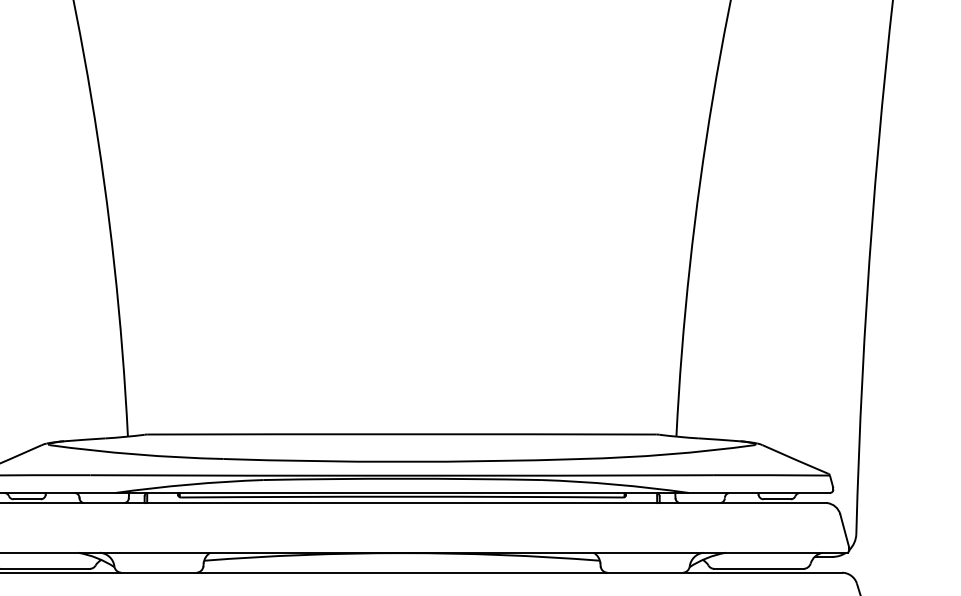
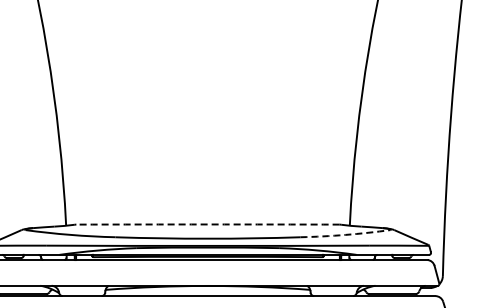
arc: (403, 434) -> (208, 224), solid -> dashed
arc: (668, 453) -> (345, 234), solid -> dashed

